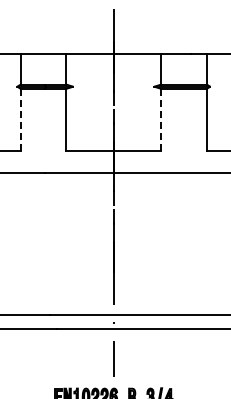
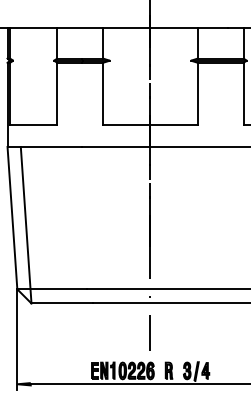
line: (20, 120) -> (57, 94), dashed -> solid
line: (160, 120) -> (197, 94), dashed -> solid

